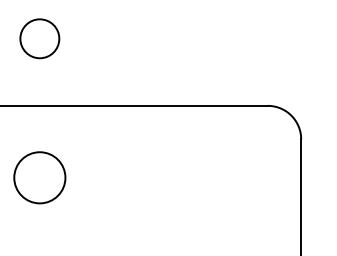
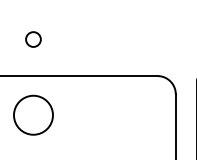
circle: (39, 38) -> (33, 39), size x0.7
circle: (39, 178) -> (33, 115), size x1.4

